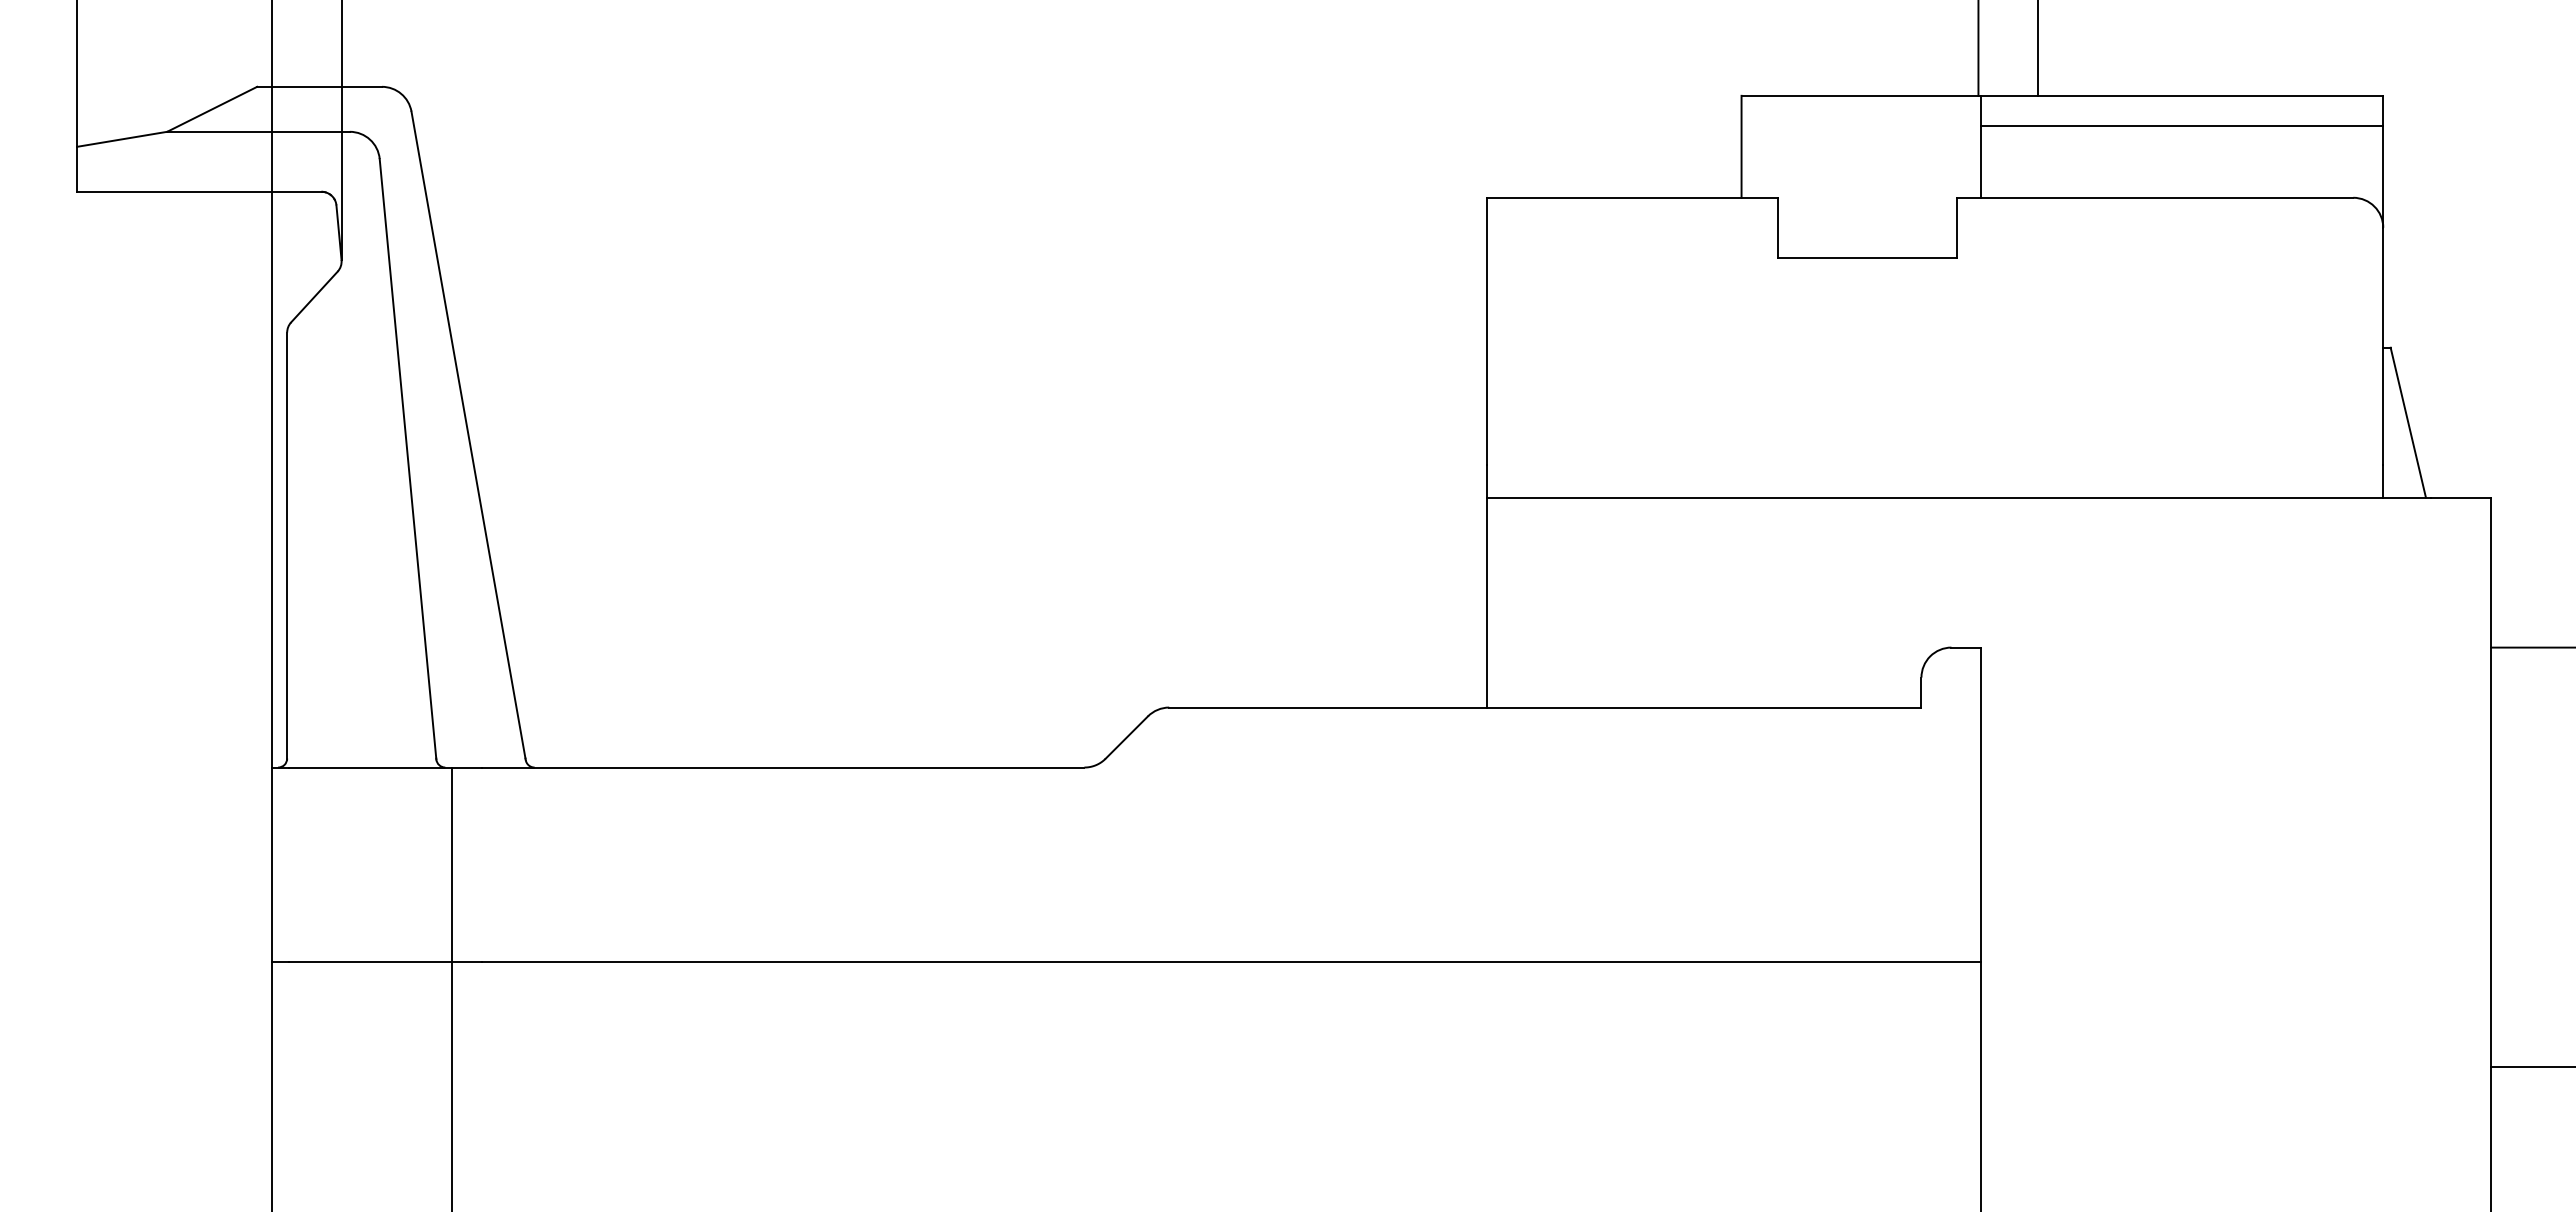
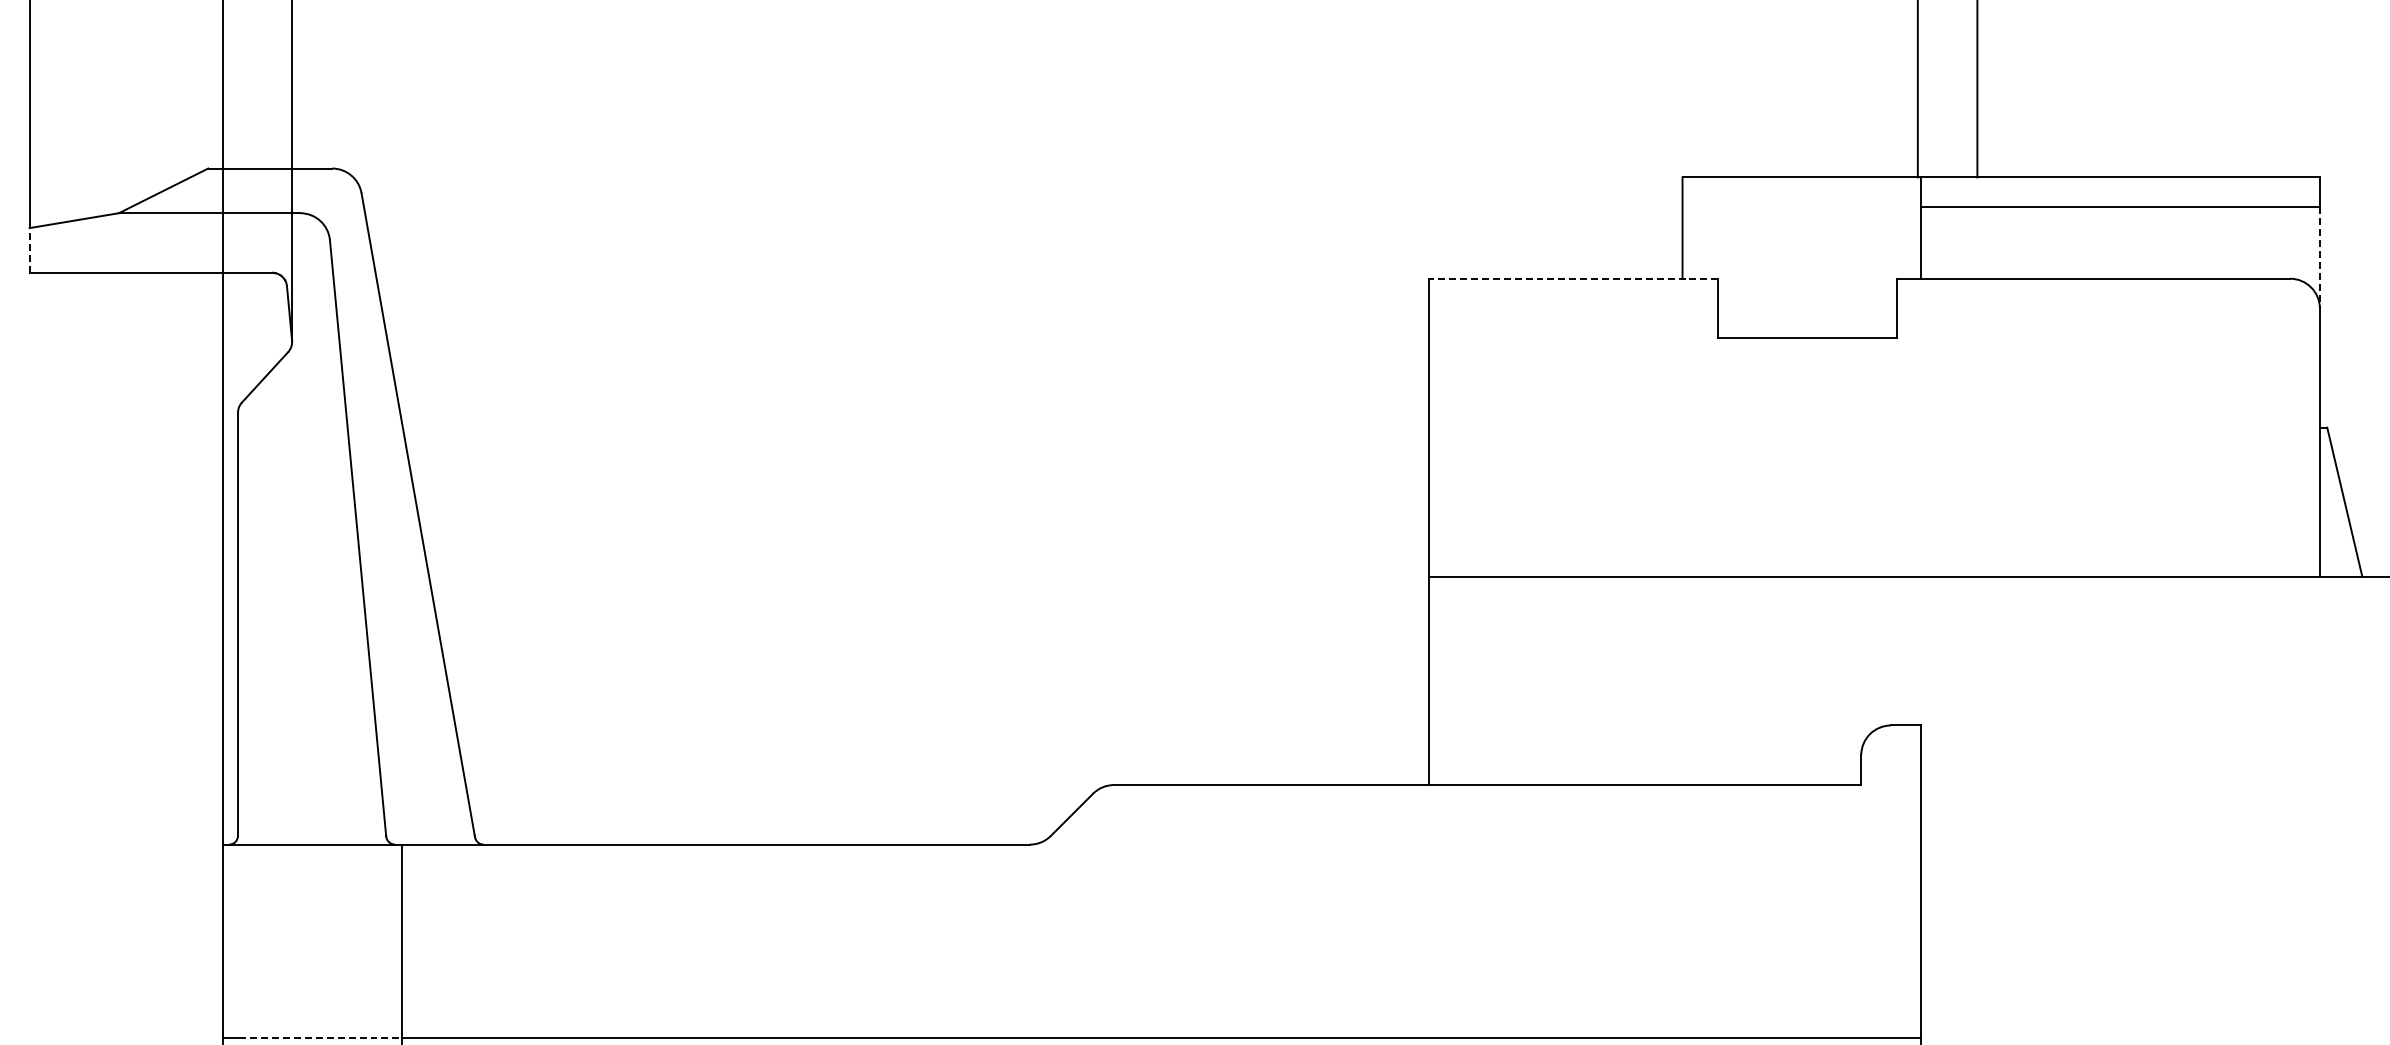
line: (77, 168) -> (29, 249), solid -> dashed
line: (2383, 176) -> (2320, 257), solid -> dashed
line: (1631, 197) -> (1573, 278), solid -> dashed
line: (370, 962) -> (320, 1038), solid -> dashed

